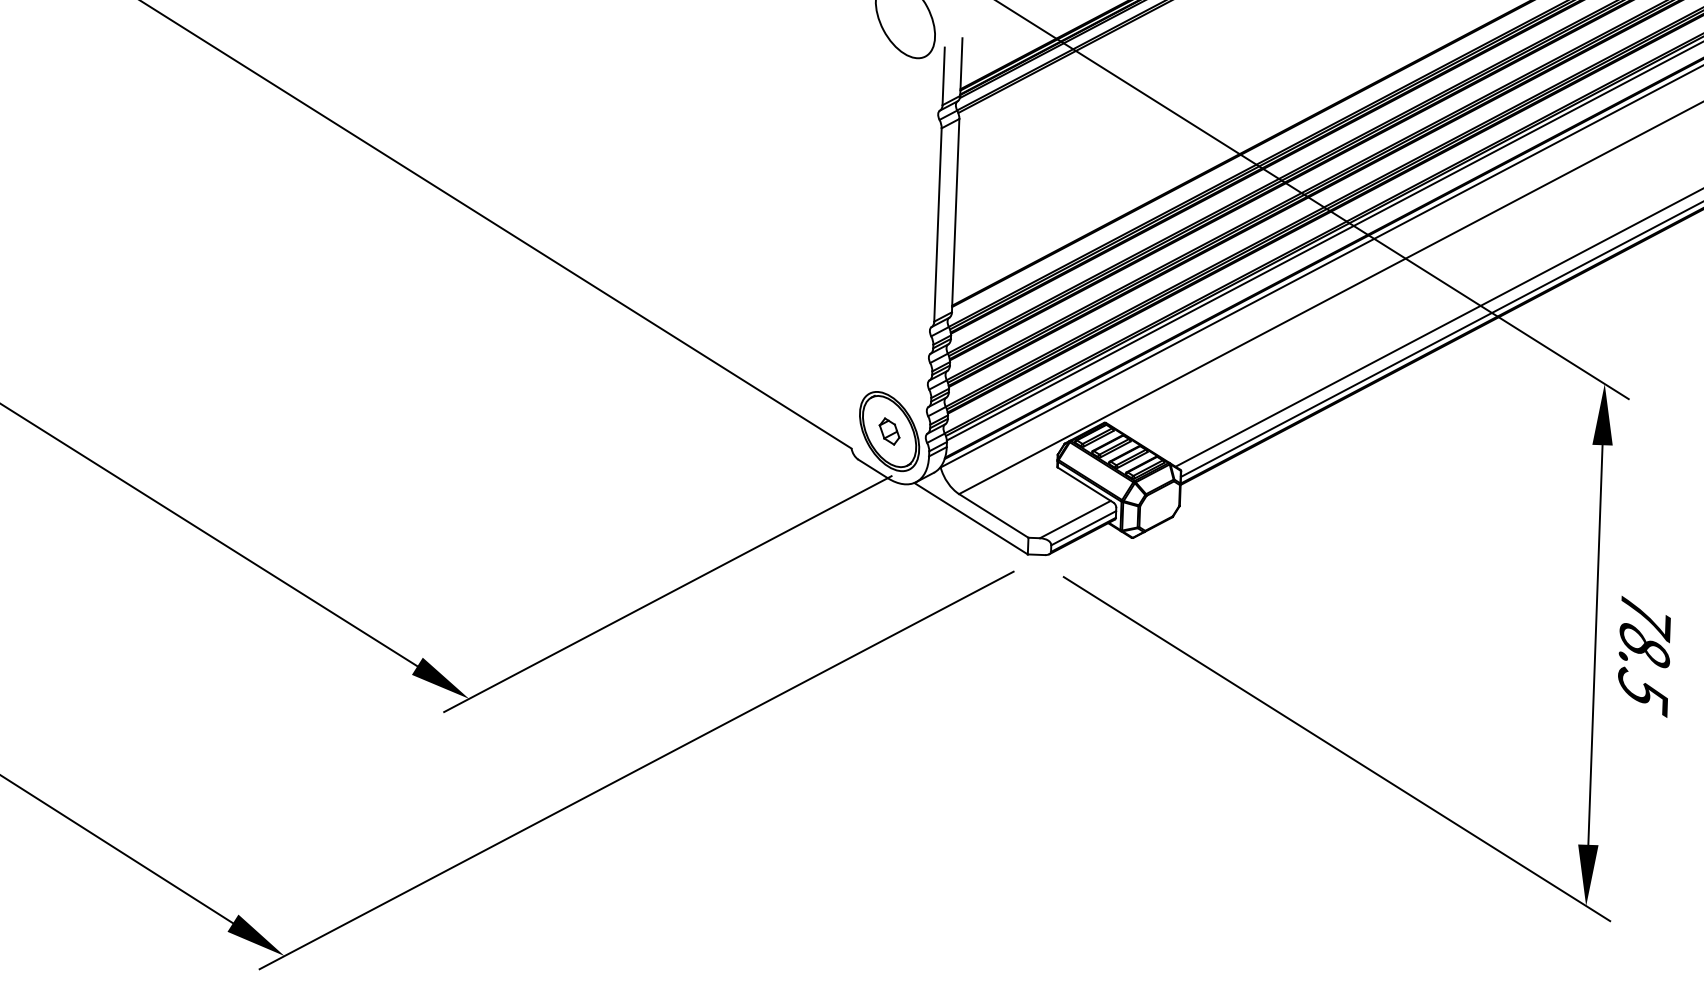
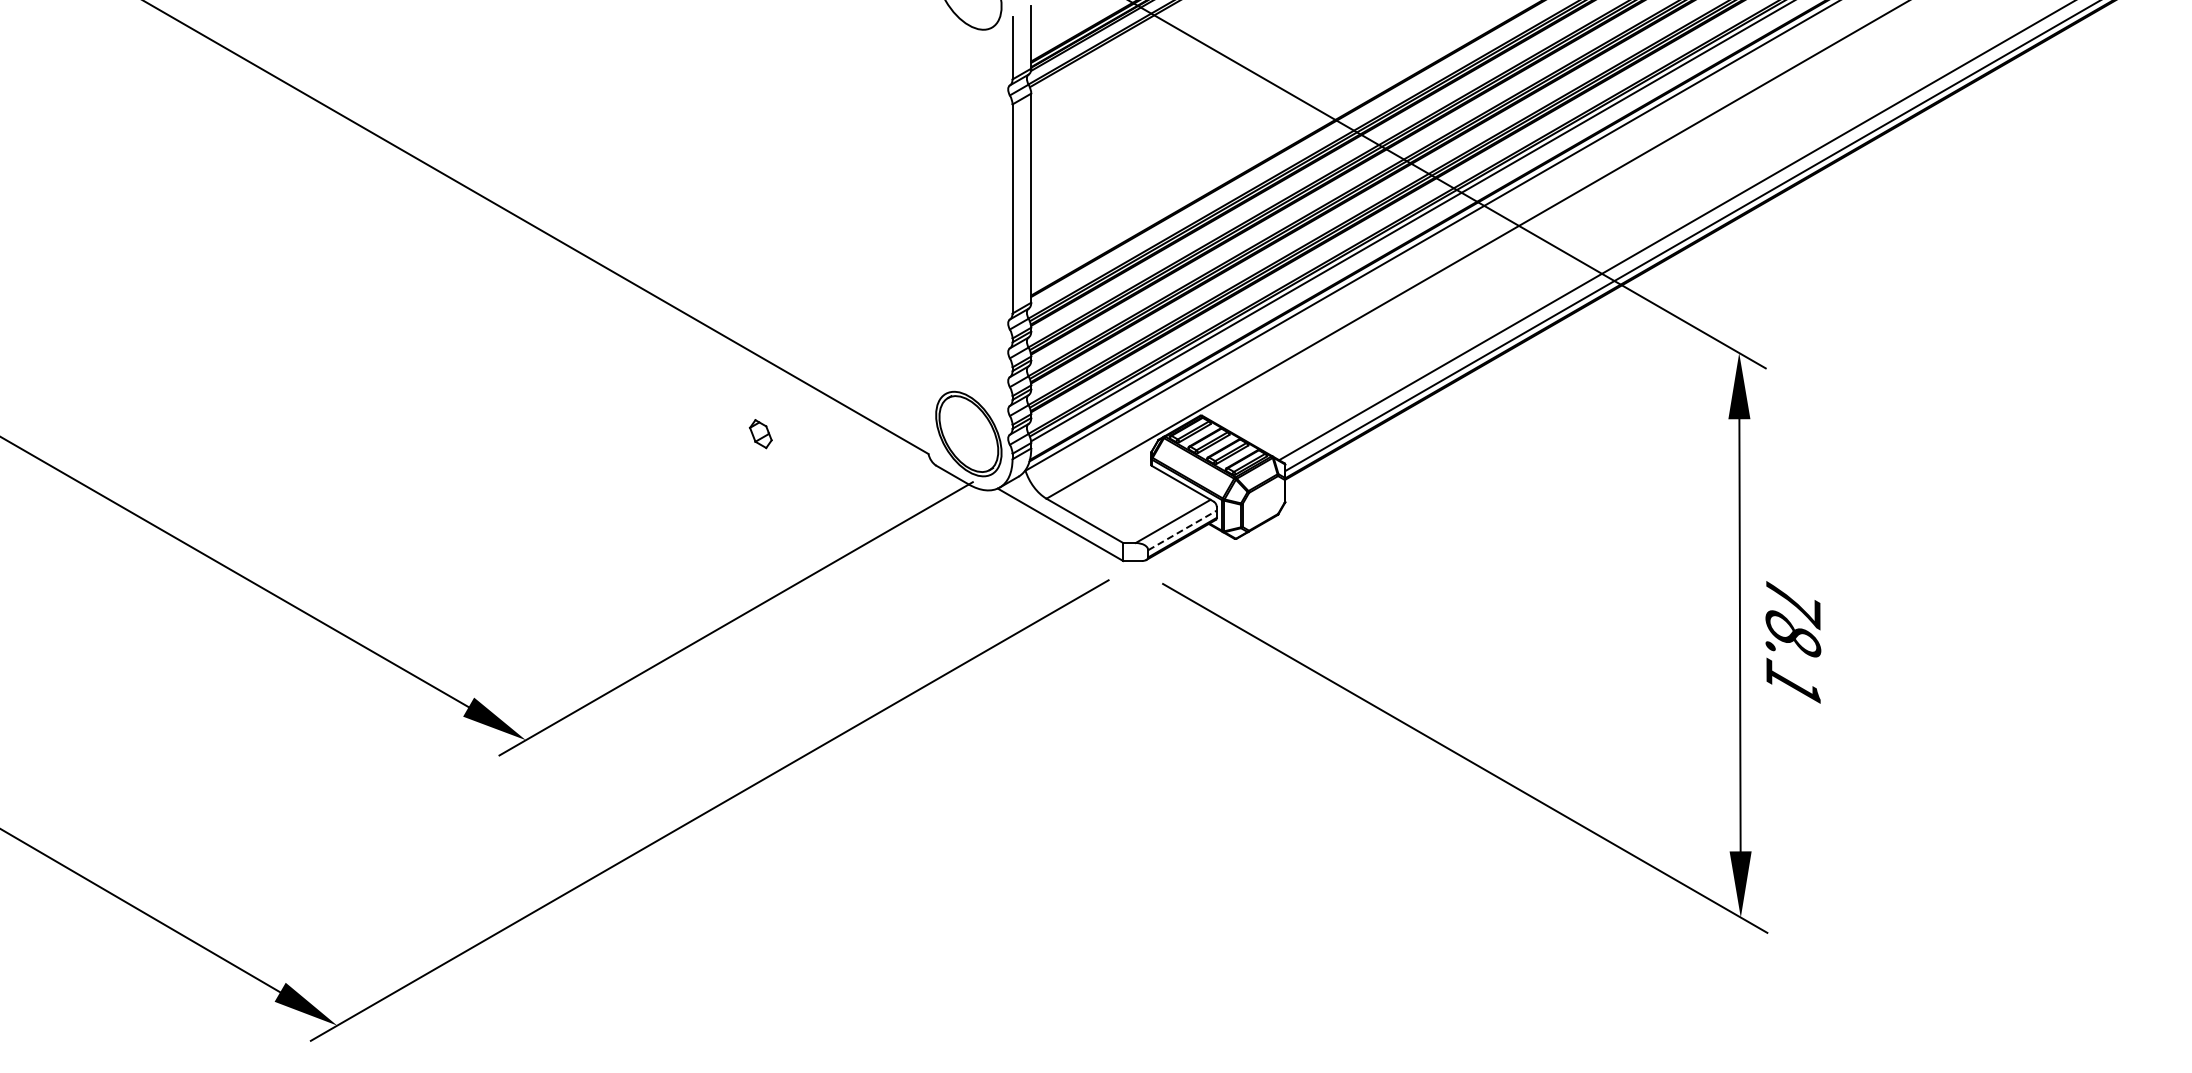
part: (889, 431) -> (760, 434), moved
line: (1083, 528) -> (1182, 530), solid -> dashed
text: (1642, 692) -> (1792, 684), 78.5 -> 78.1

